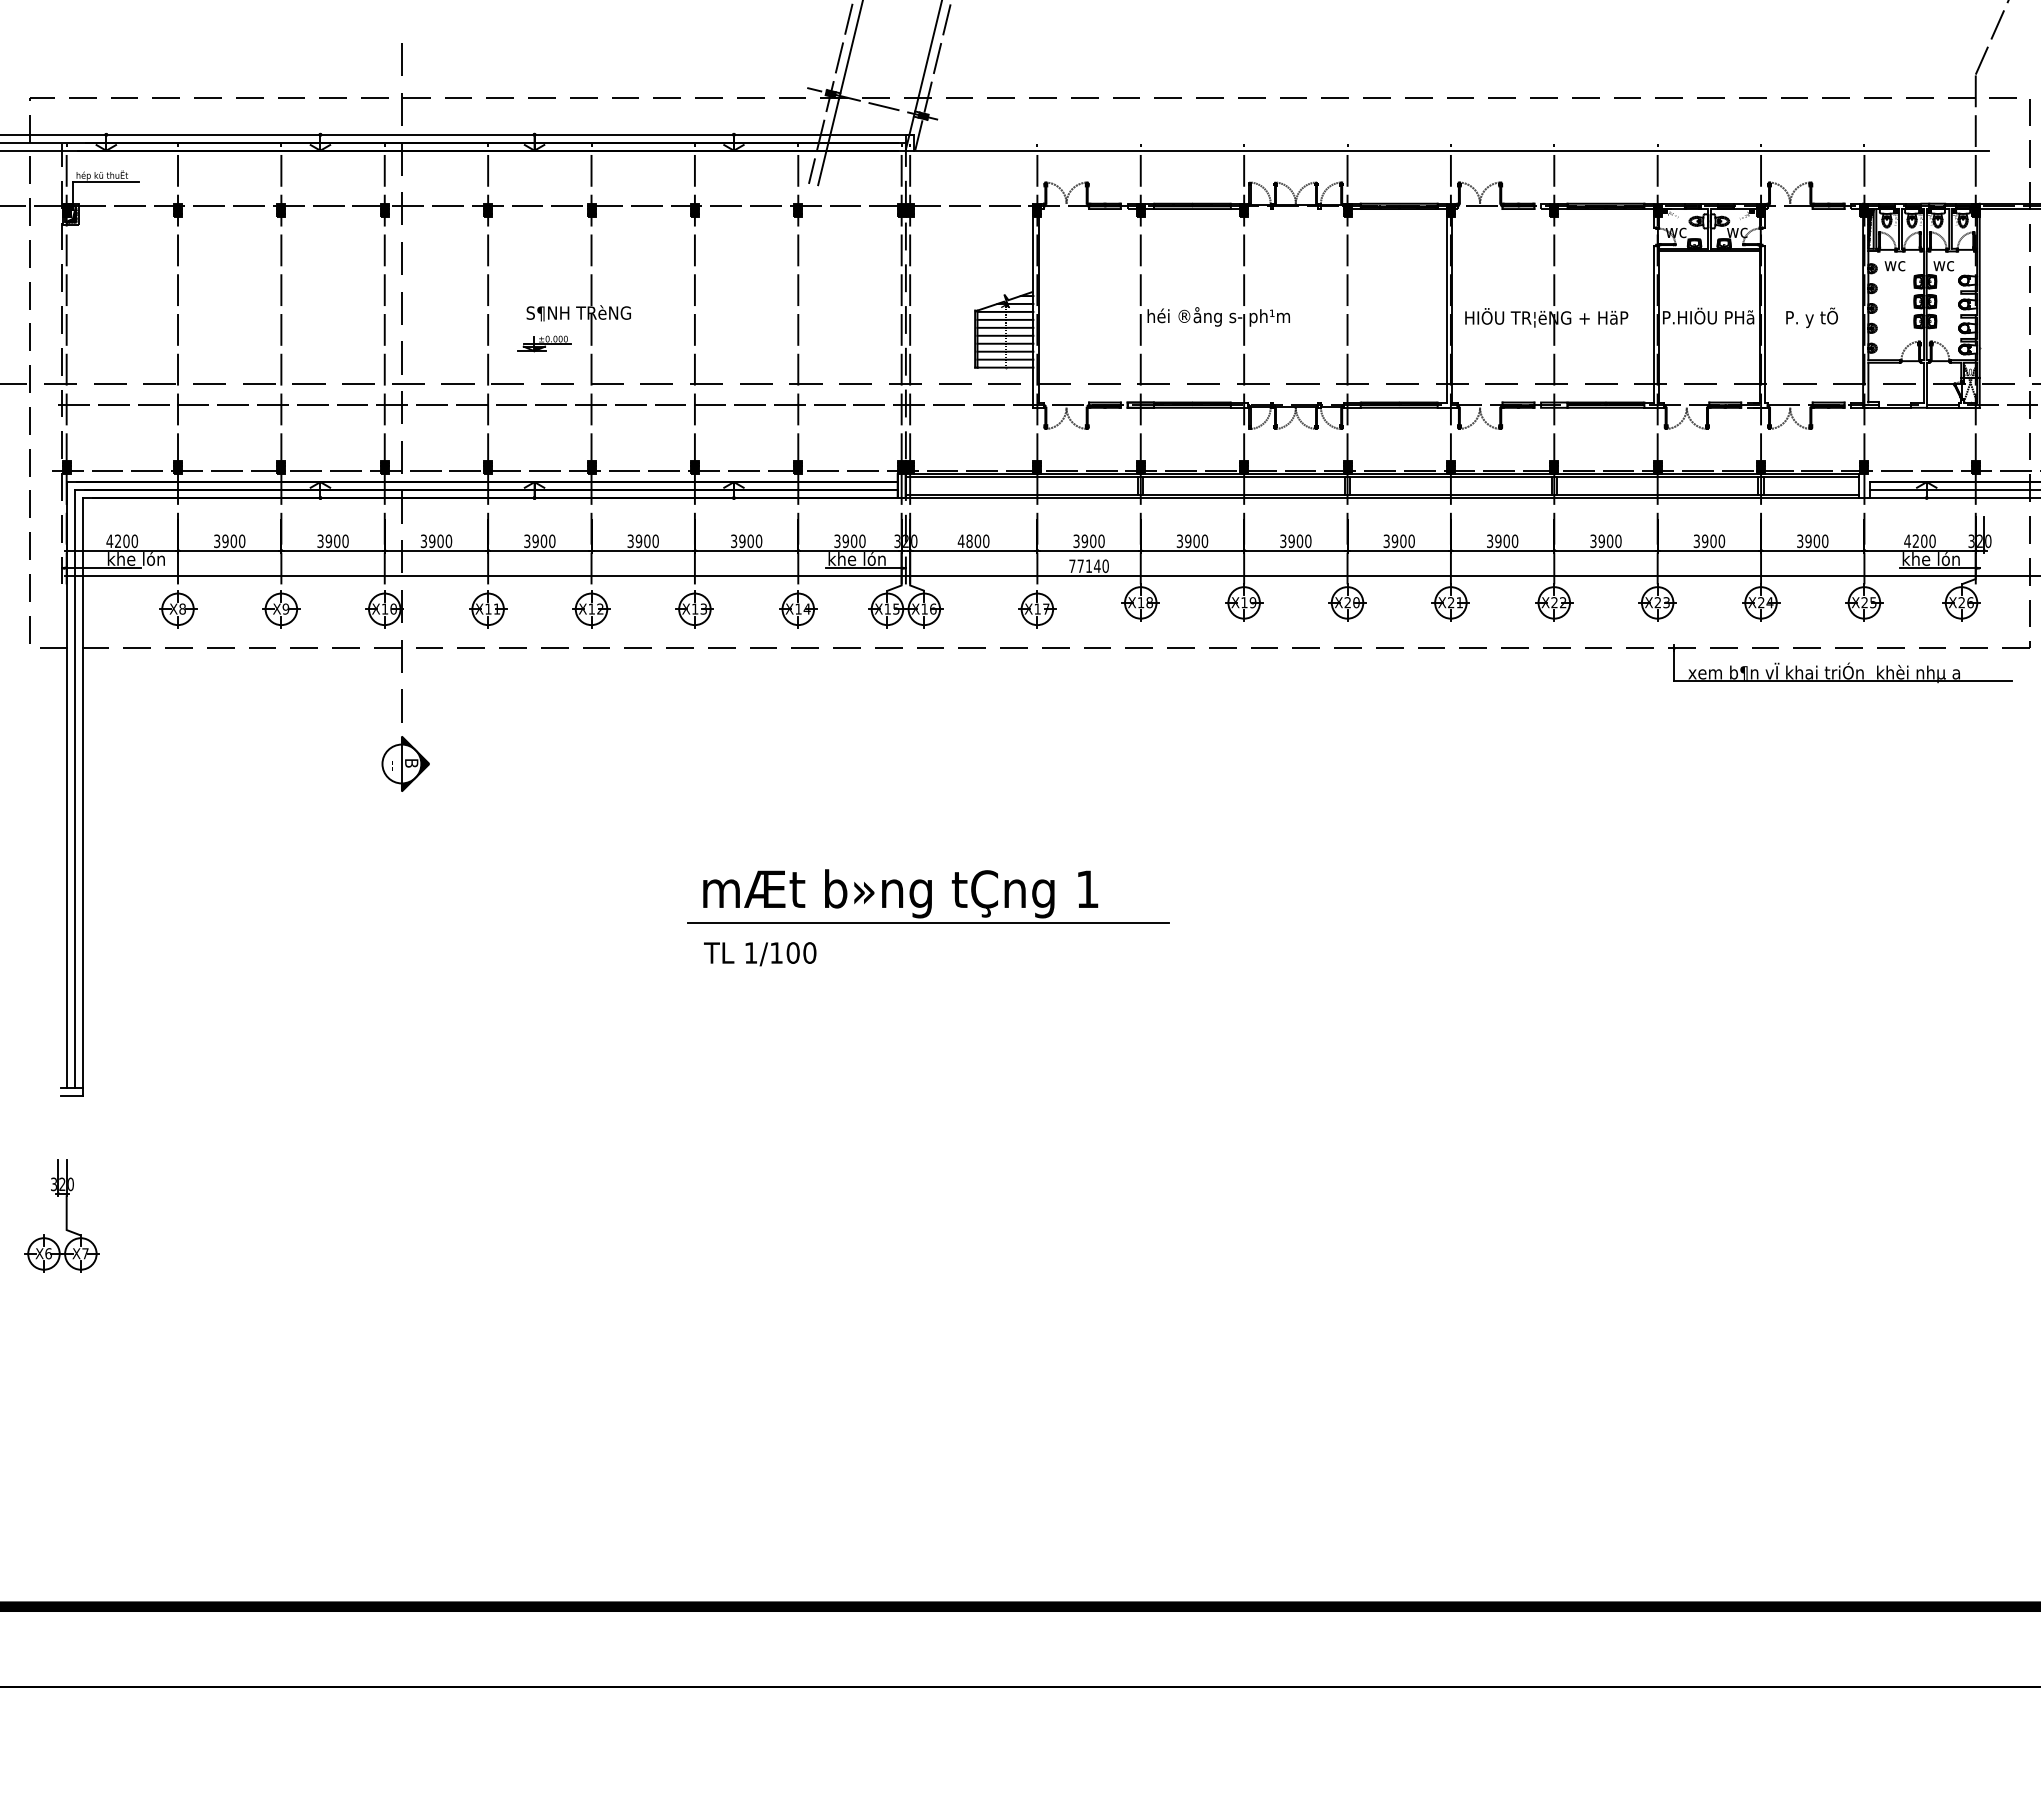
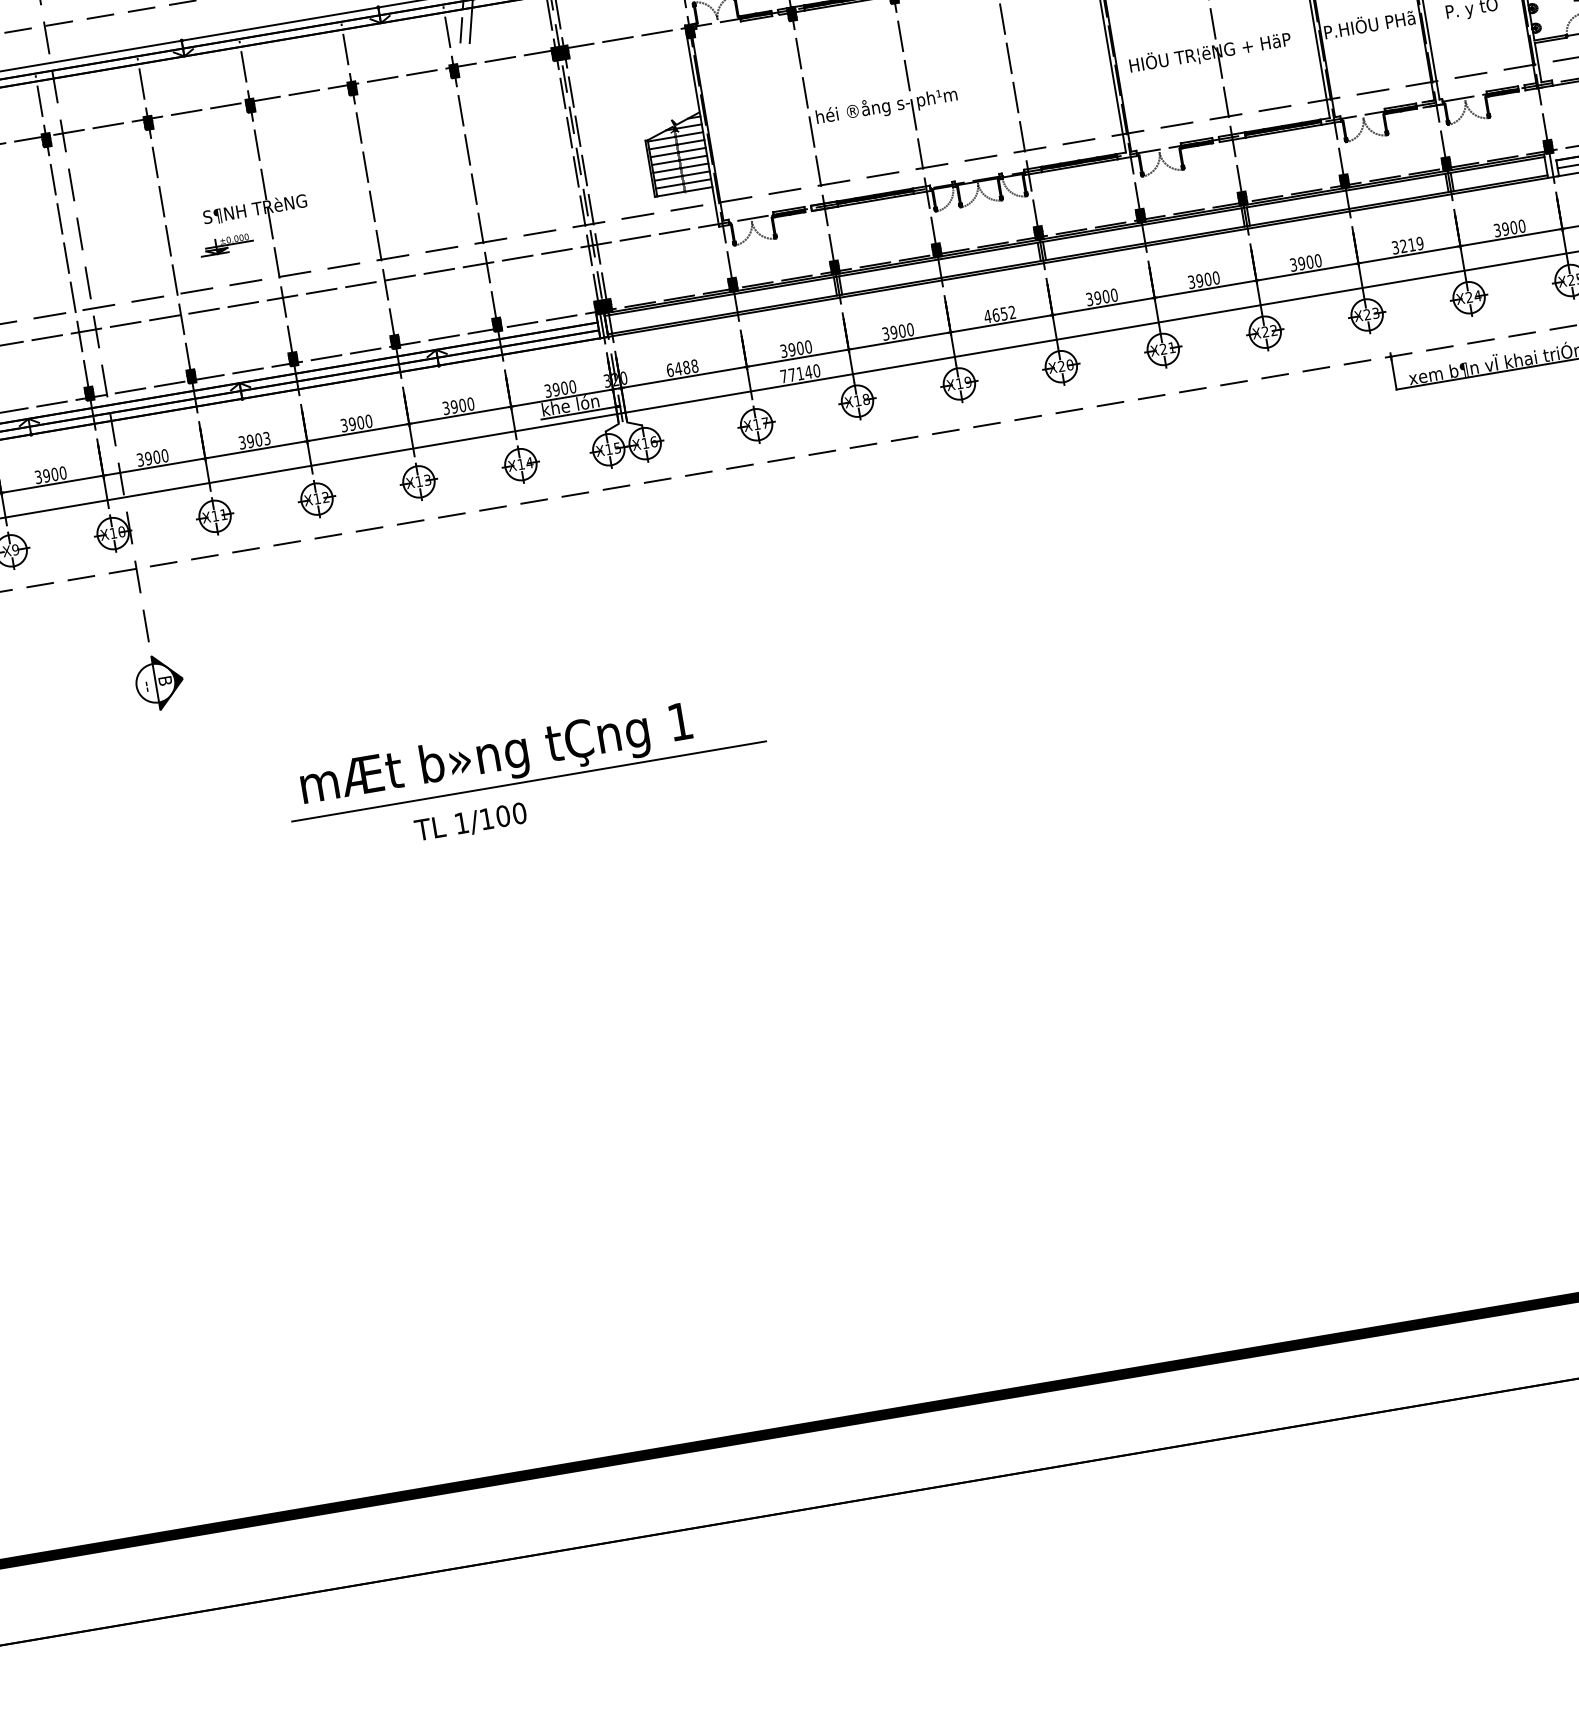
text: (552, 541) -> (267, 438), 3900 -> 3903
text: (973, 541) -> (682, 368), 4800 -> 6488
text: (1295, 541) -> (999, 314), 3900 -> 4652
text: (1713, 541) -> (1411, 245), 3900 -> 3219
part: (928, 896) -> (524, 755), moved
text: (760, 954) -> (471, 823), moved

